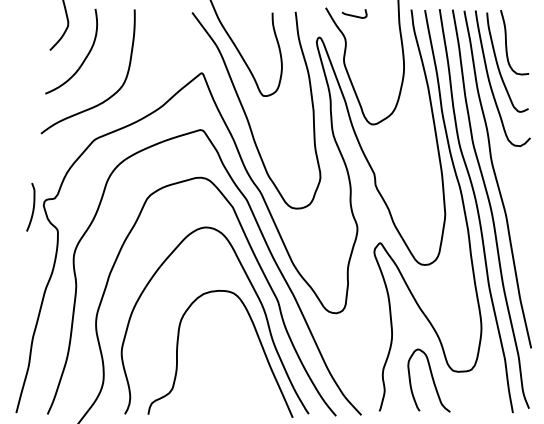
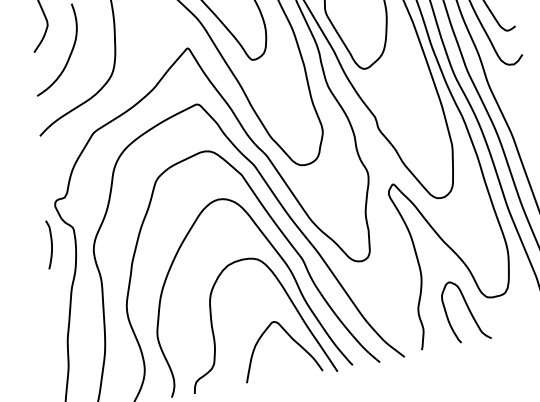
curve: (32, 208) -> (50, 245), moved
curve: (251, 375) -> (289, 337), added

